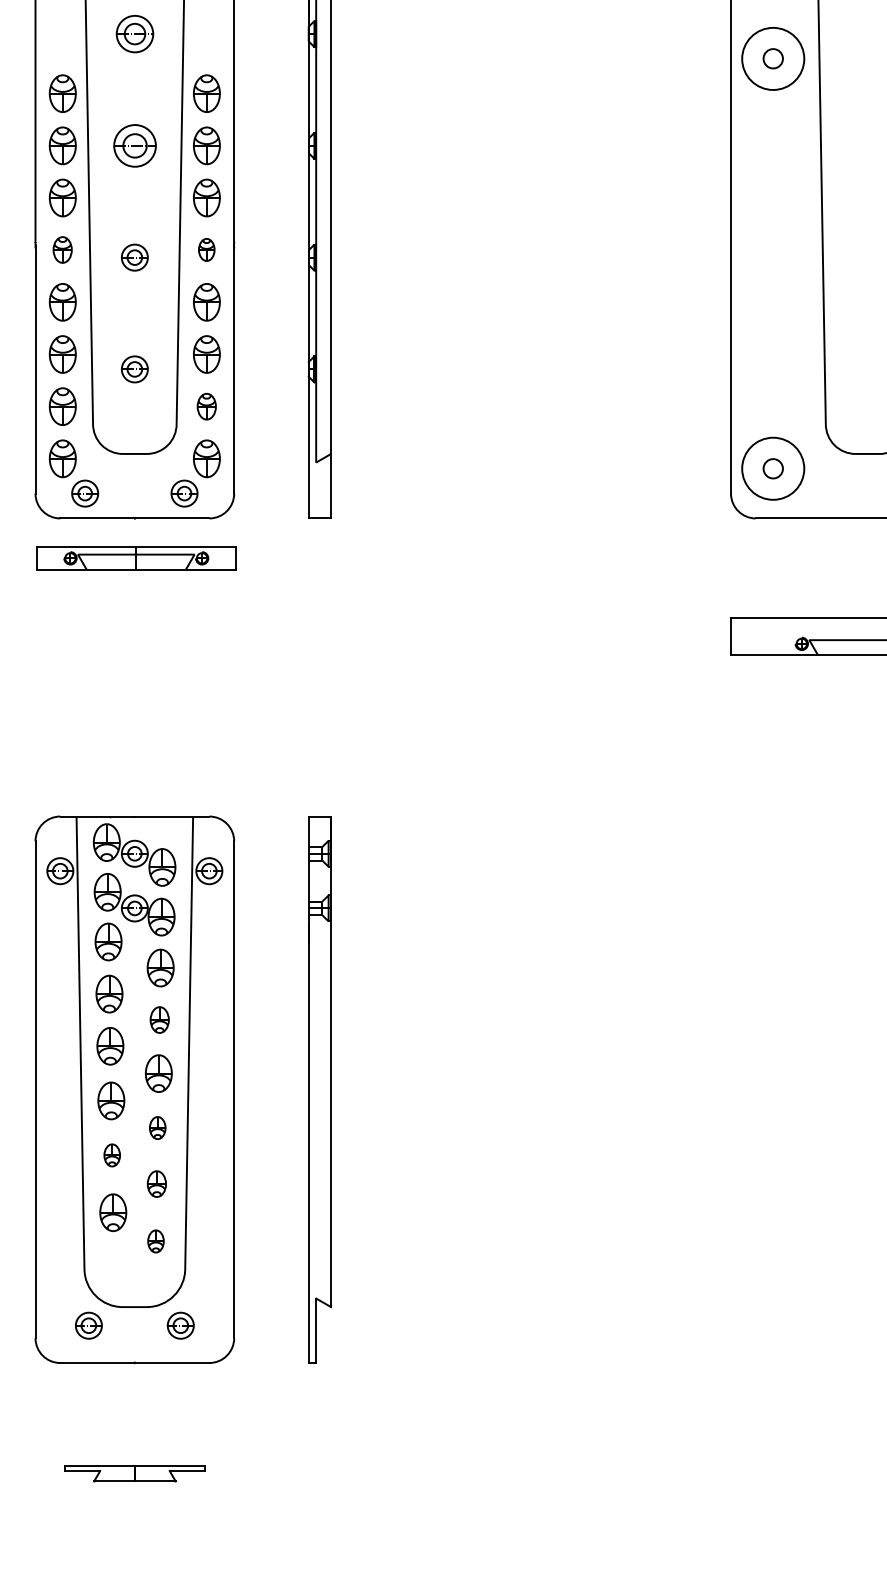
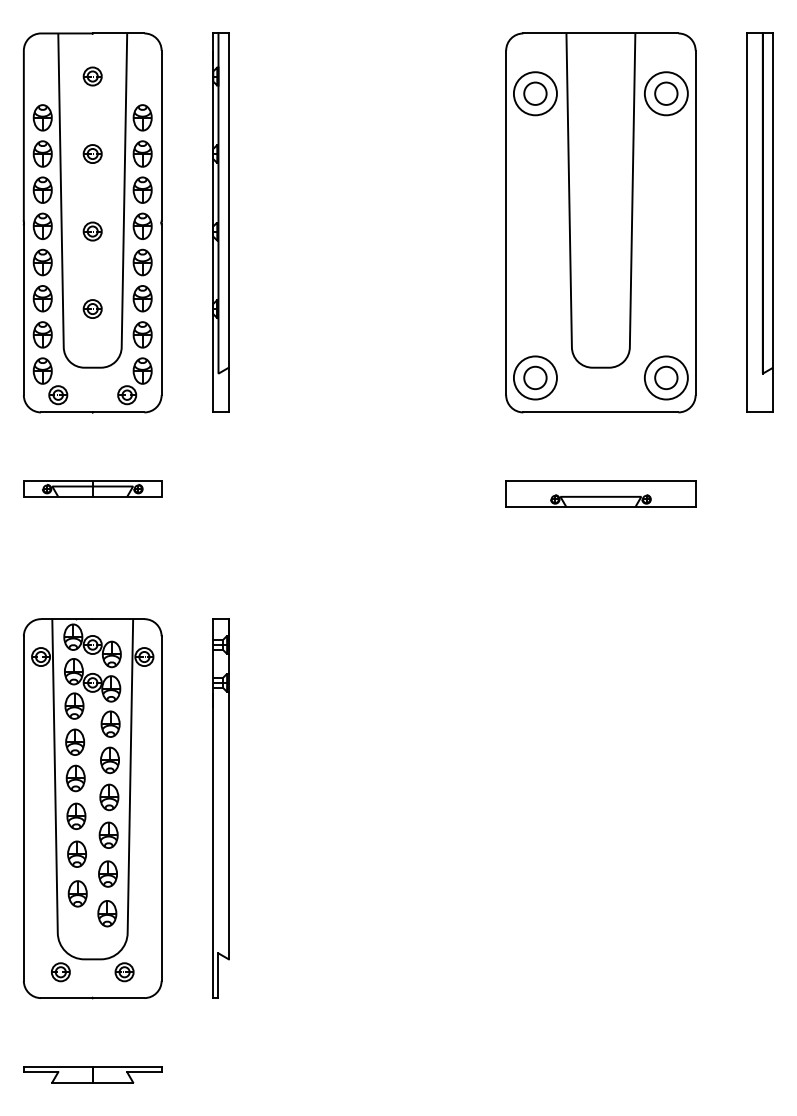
part: (134, 34) -> (92, 76), size x0.71
circle: (773, 58) -> (535, 93), size x1.67
part: (134, 145) -> (92, 153), size x0.62
part: (62, 248) -> (42, 225), size x1.43
part: (206, 248) -> (142, 225), size x1.67
part: (206, 406) -> (142, 334), size x1.43
circle: (773, 468) -> (535, 377), size x1.67
part: (135, 557) -> (92, 488), moved
part: (159, 1018) -> (109, 759), size x1.43
part: (157, 1127) -> (108, 834), size x1.67
part: (111, 1154) -> (76, 853), size x1.67
part: (156, 1183) -> (107, 873), size x1.43
part: (156, 1240) -> (107, 913), size x1.67
part: (134, 1473) -> (92, 1074), size x1.43

